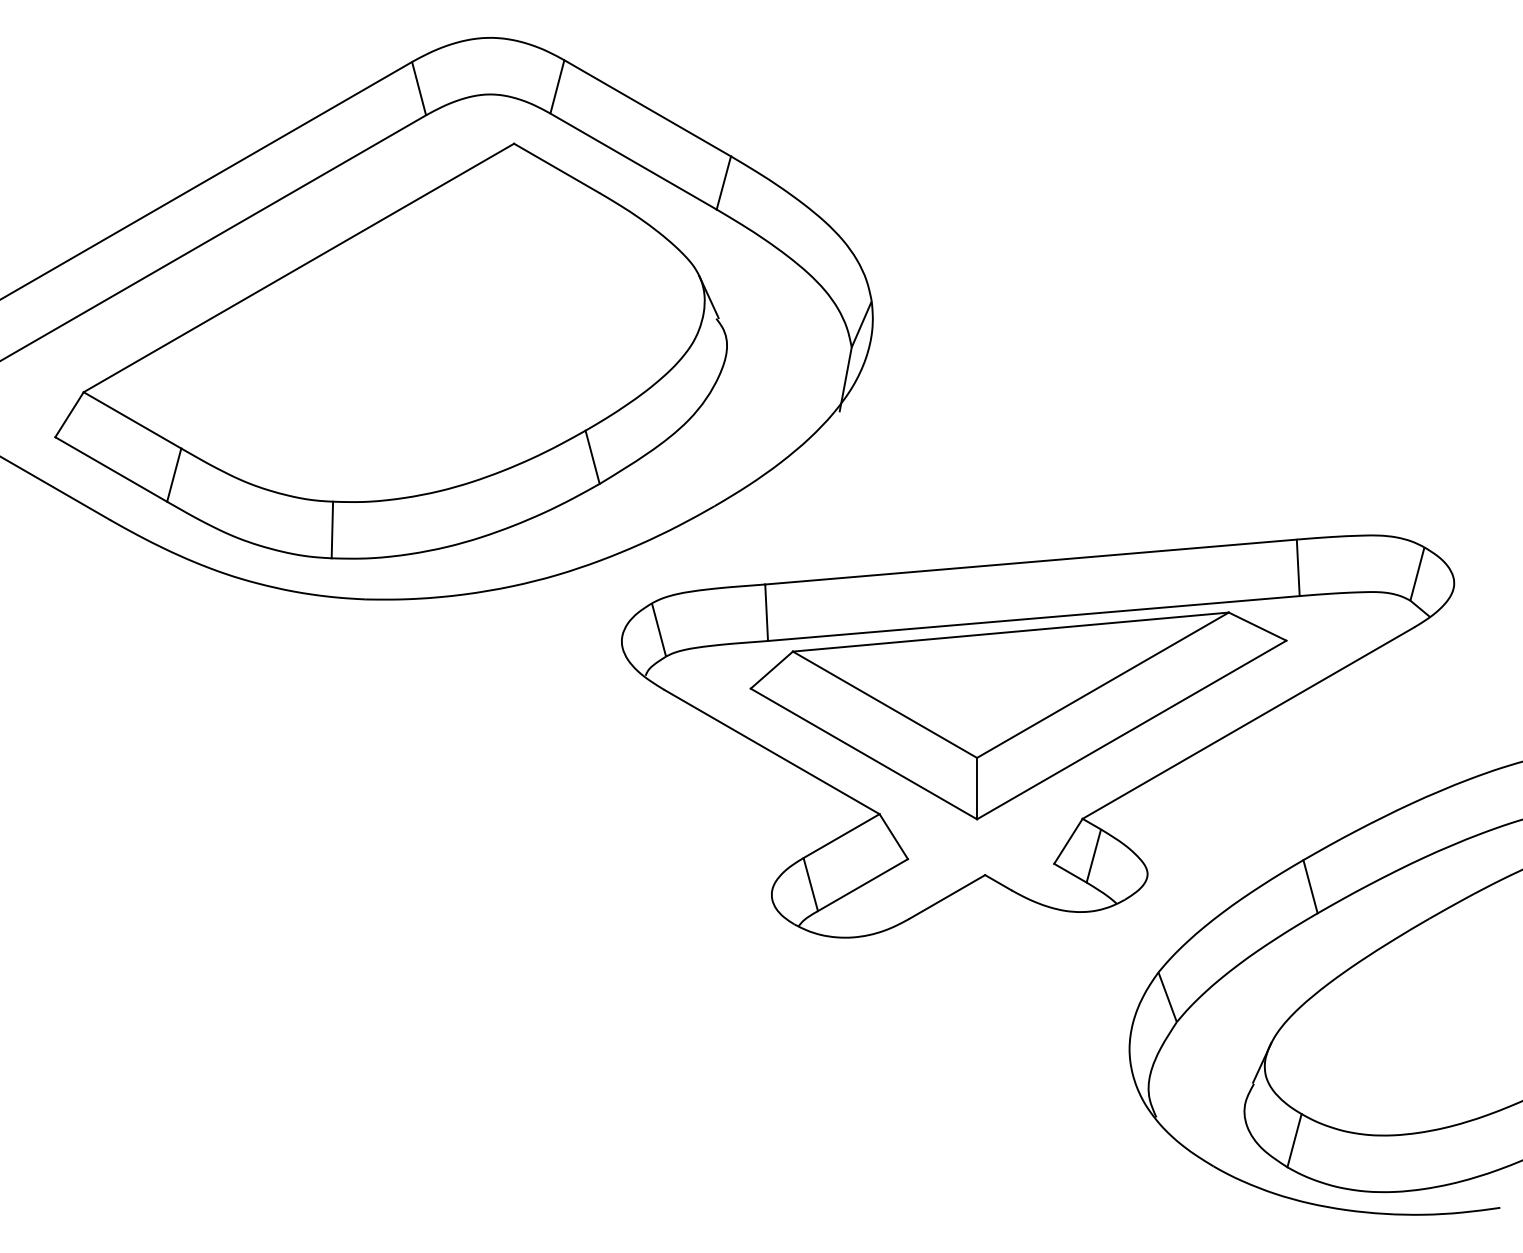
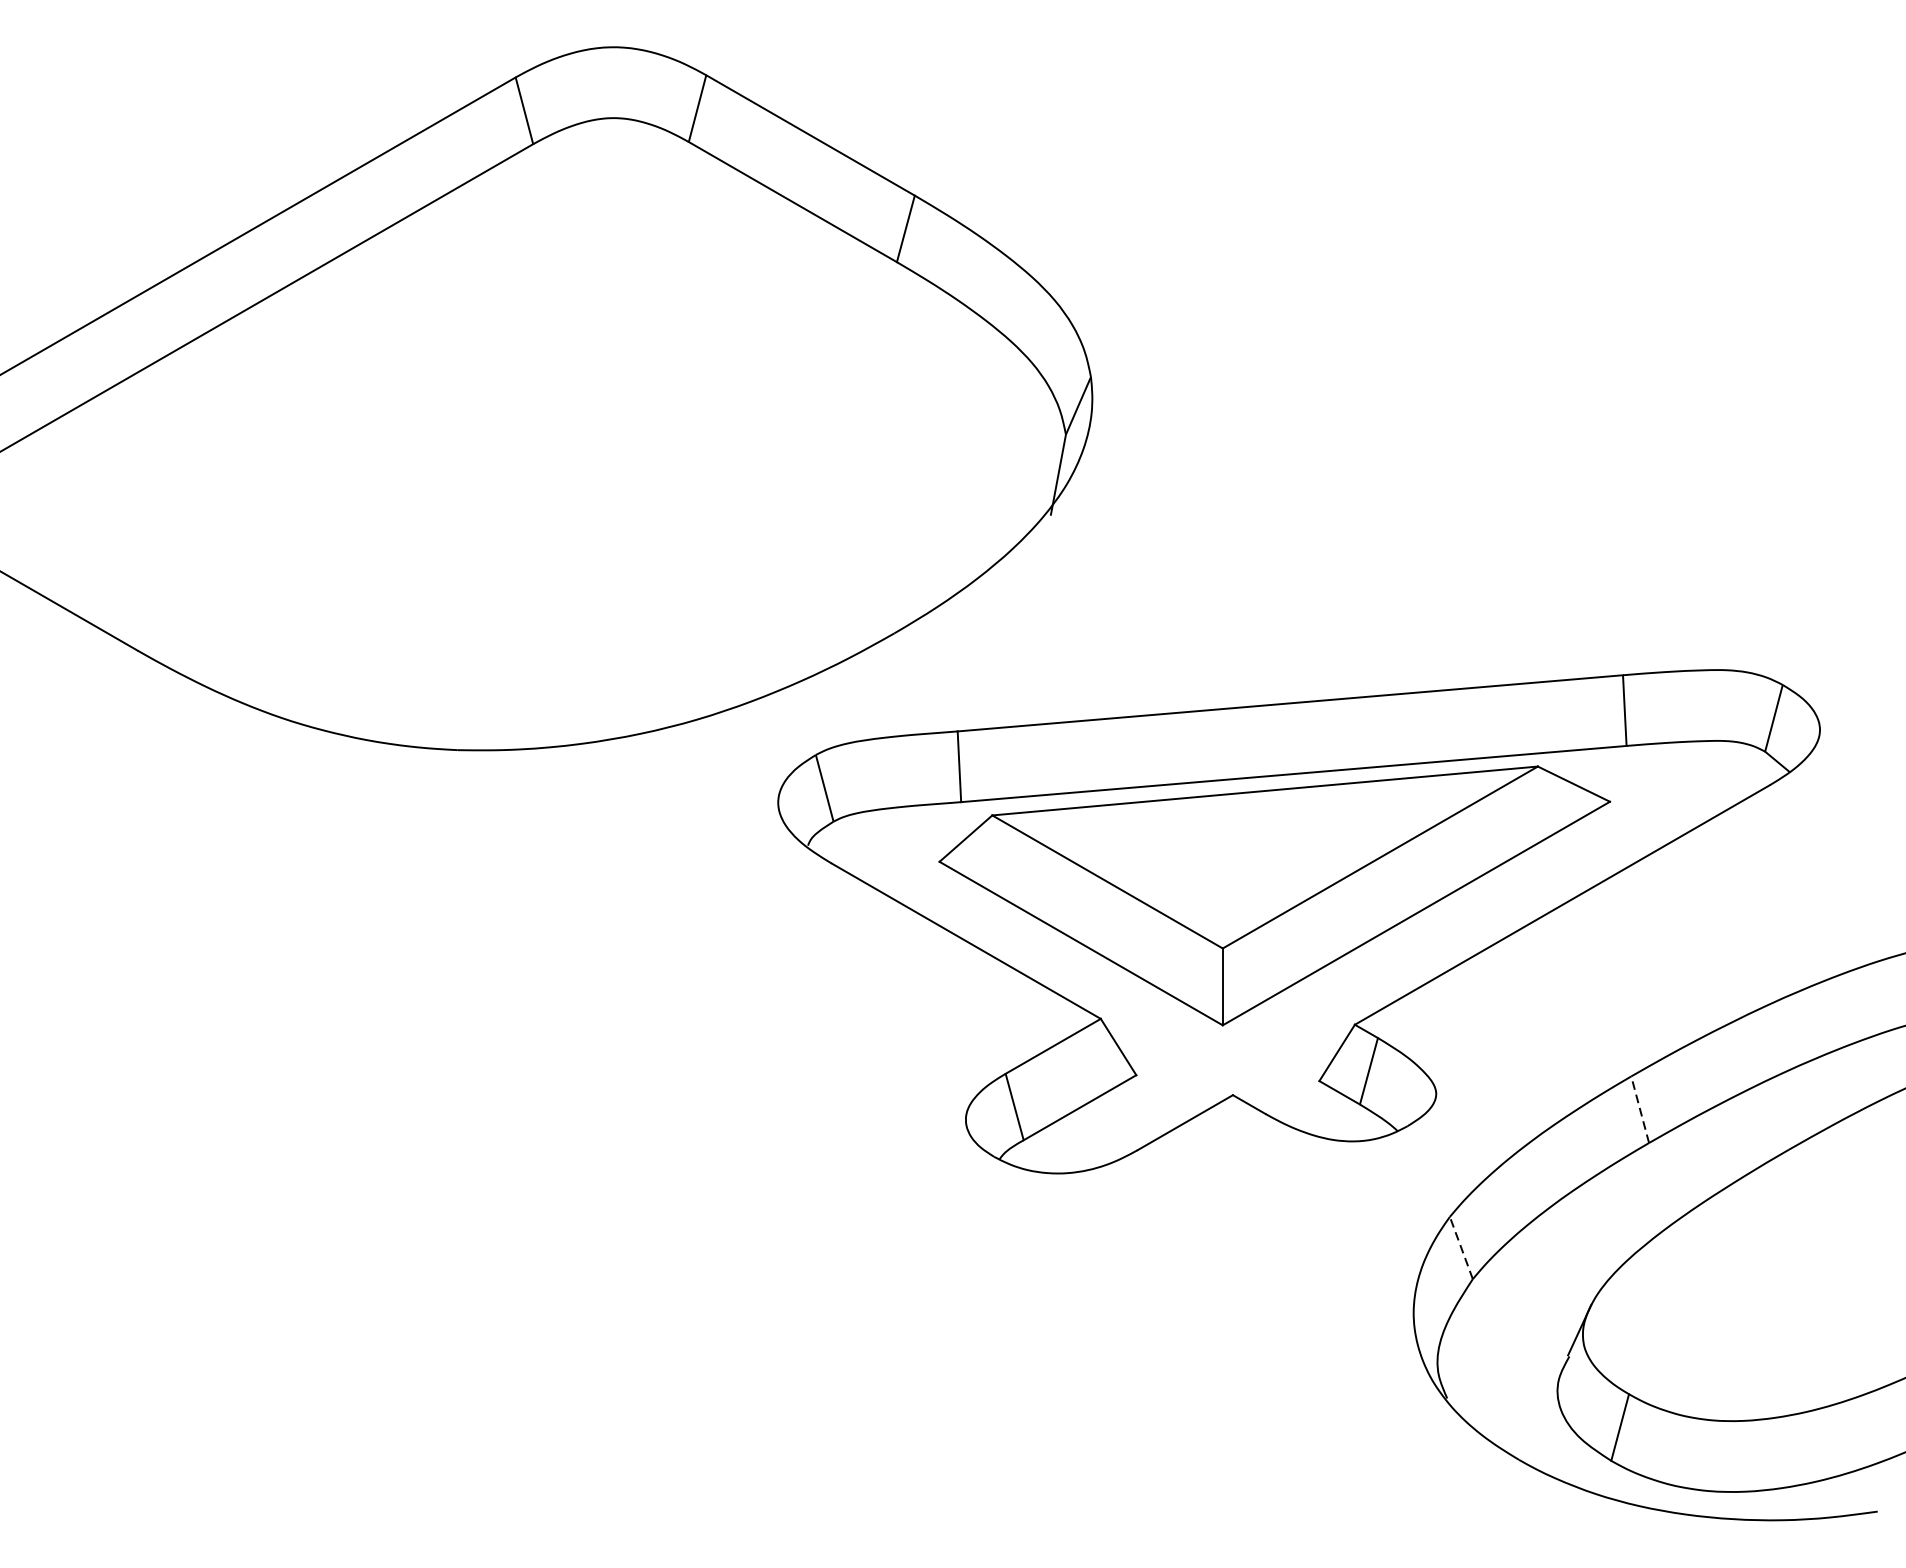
part: (390, 350) -> (488, 438), removed
line: (1310, 886) -> (1640, 1109), solid -> dashed
line: (1167, 997) -> (1461, 1248), solid -> dashed

